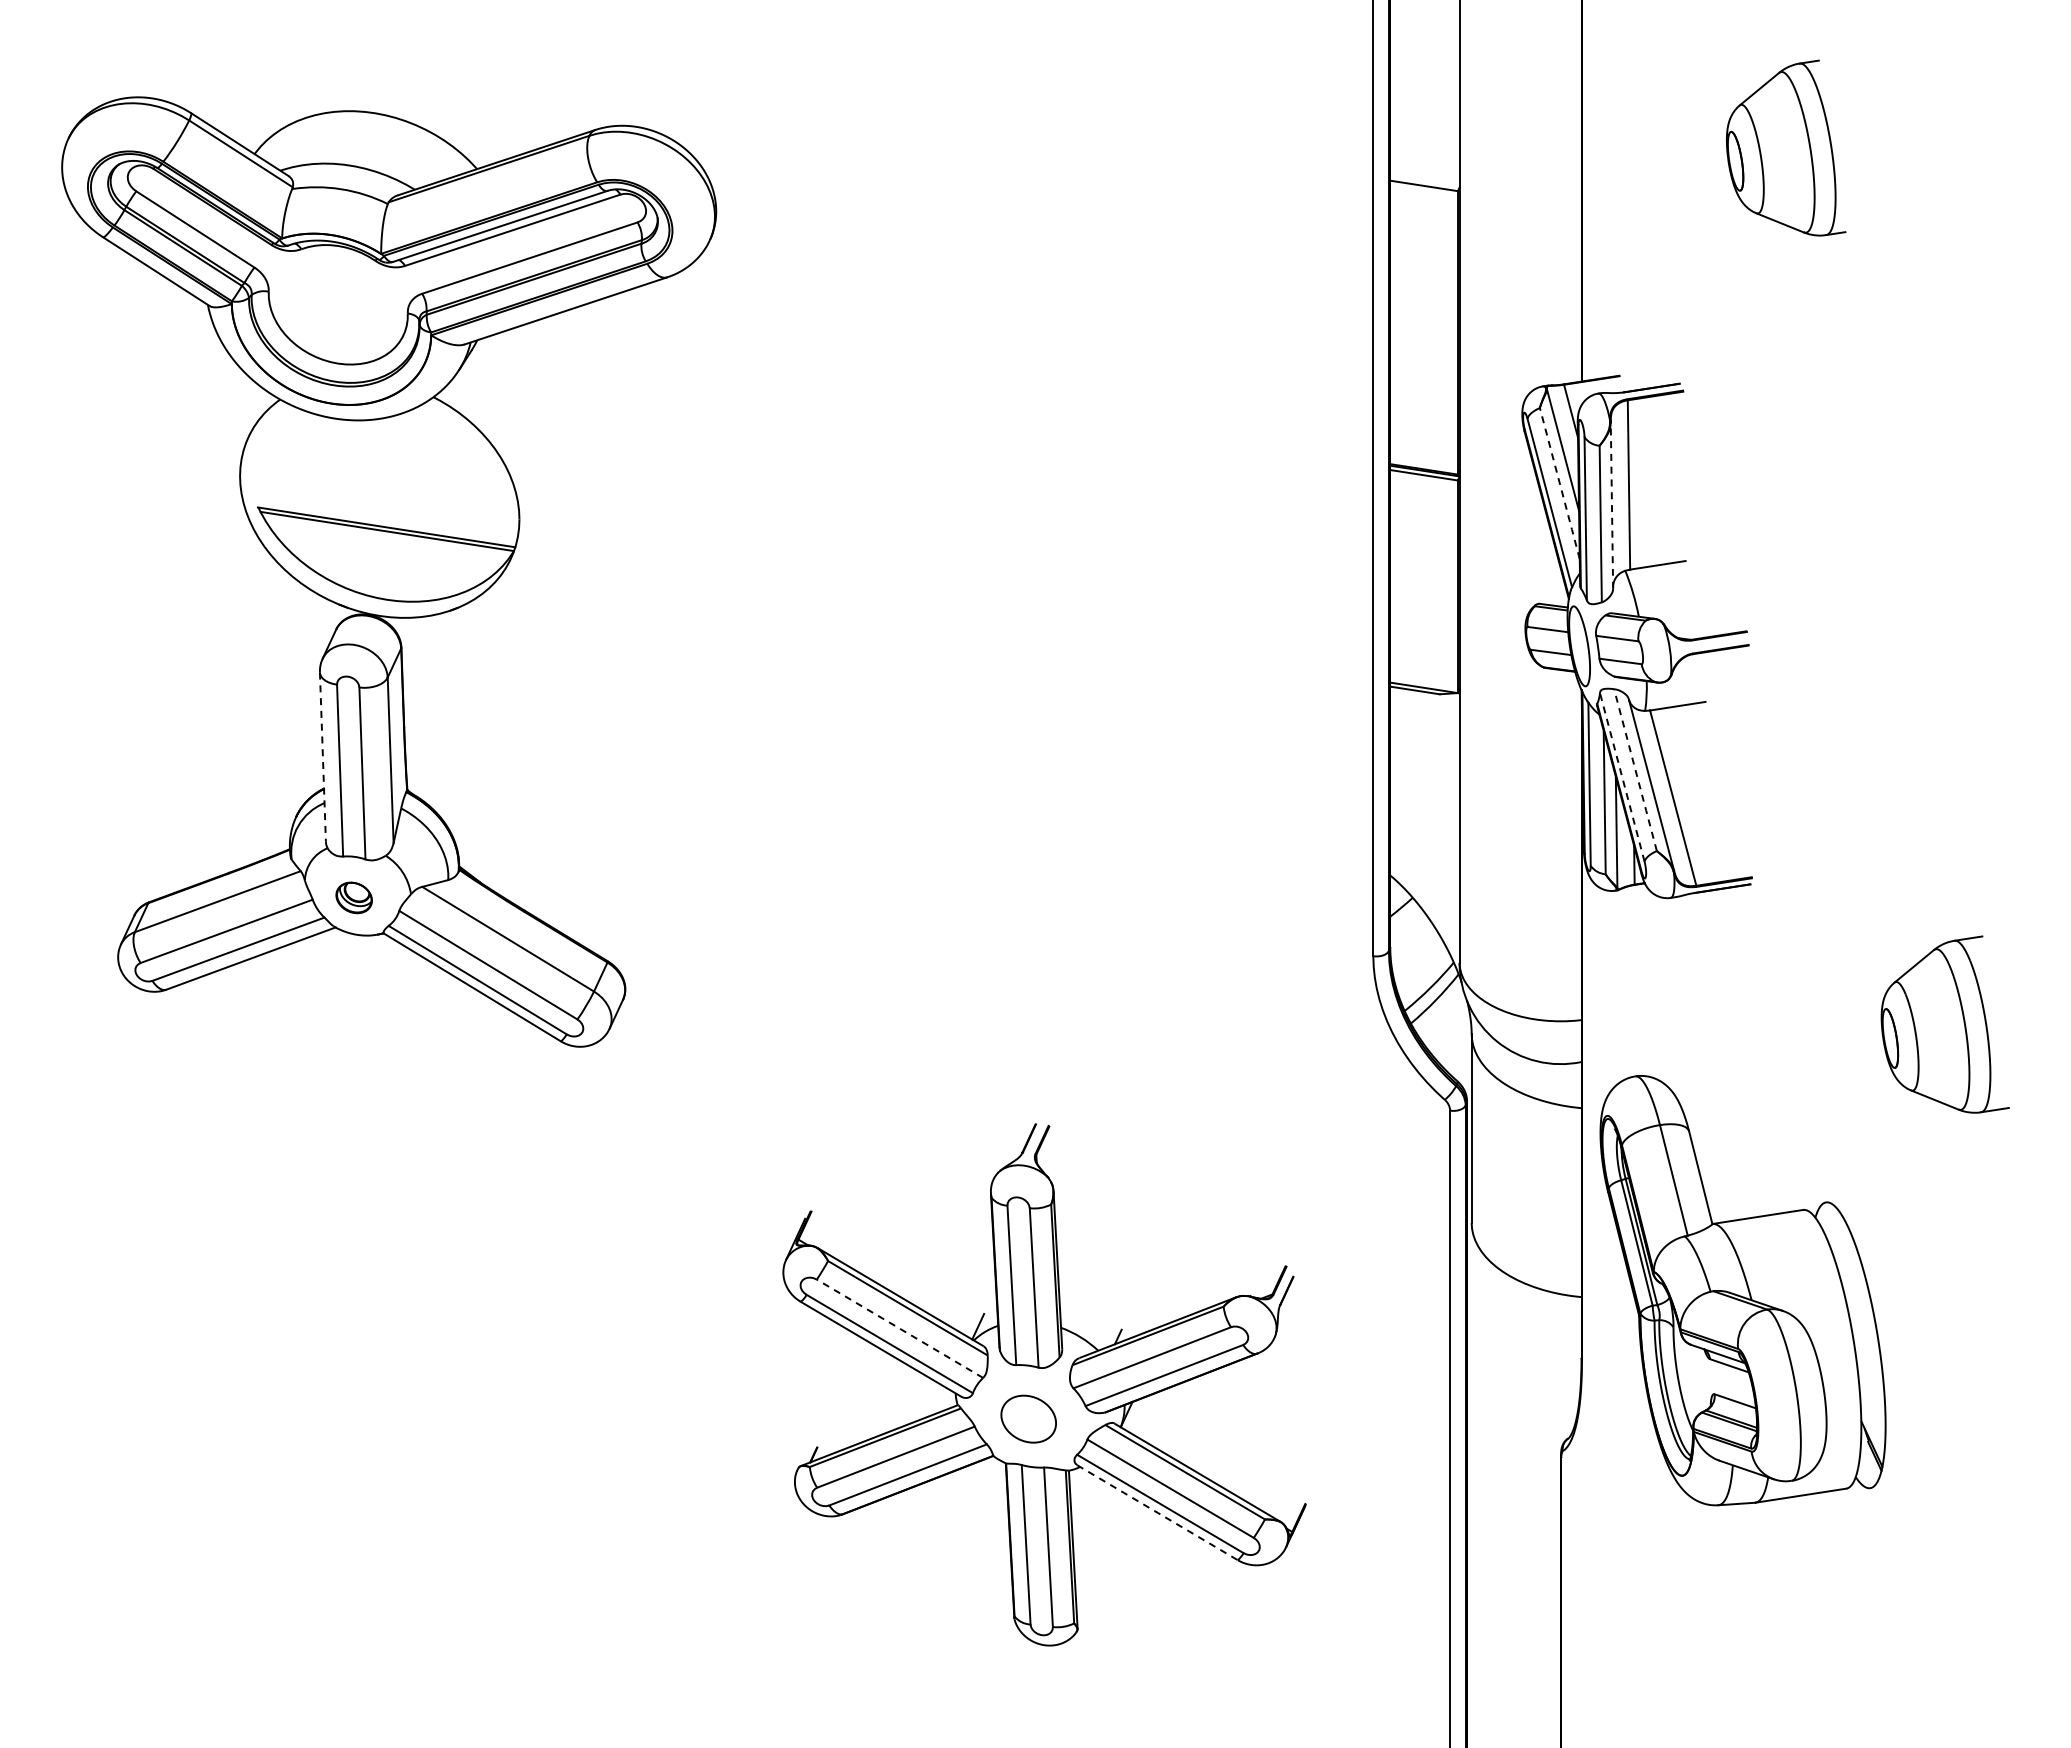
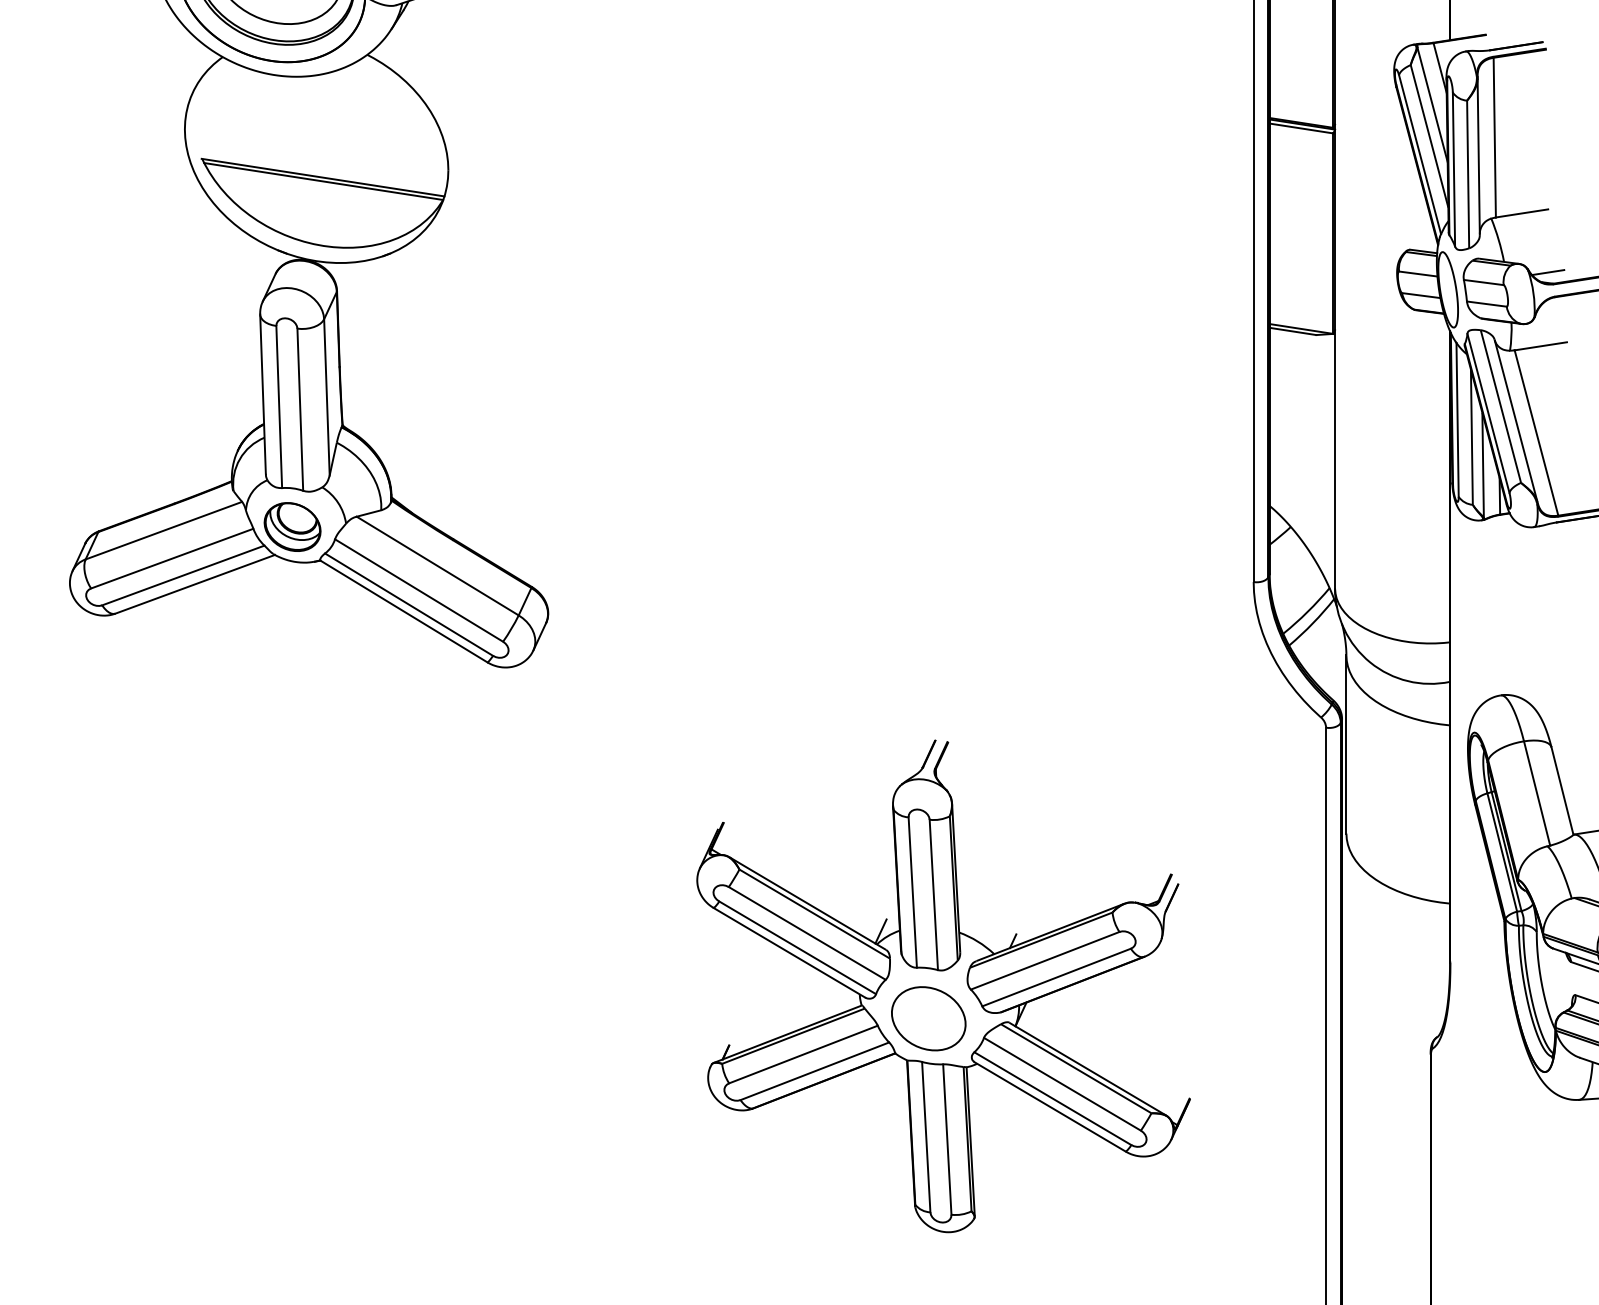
line: (1560, 484) -> (1430, 137), dashed -> solid
line: (1611, 506) -> (1478, 157), dashed -> solid
line: (1685, 627) -> (1548, 272), added
line: (322, 757) -> (262, 394), dashed -> solid
line: (1635, 770) -> (1500, 406), dashed -> solid
line: (1622, 776) -> (1488, 412), dashed -> solid
part: (353, 897) -> (291, 526), size x1.67
line: (900, 1328) -> (807, 933), dashed -> solid
part: (1028, 1418) -> (928, 1018), size x1.43
line: (1157, 1512) -> (1050, 1106), dashed -> solid

